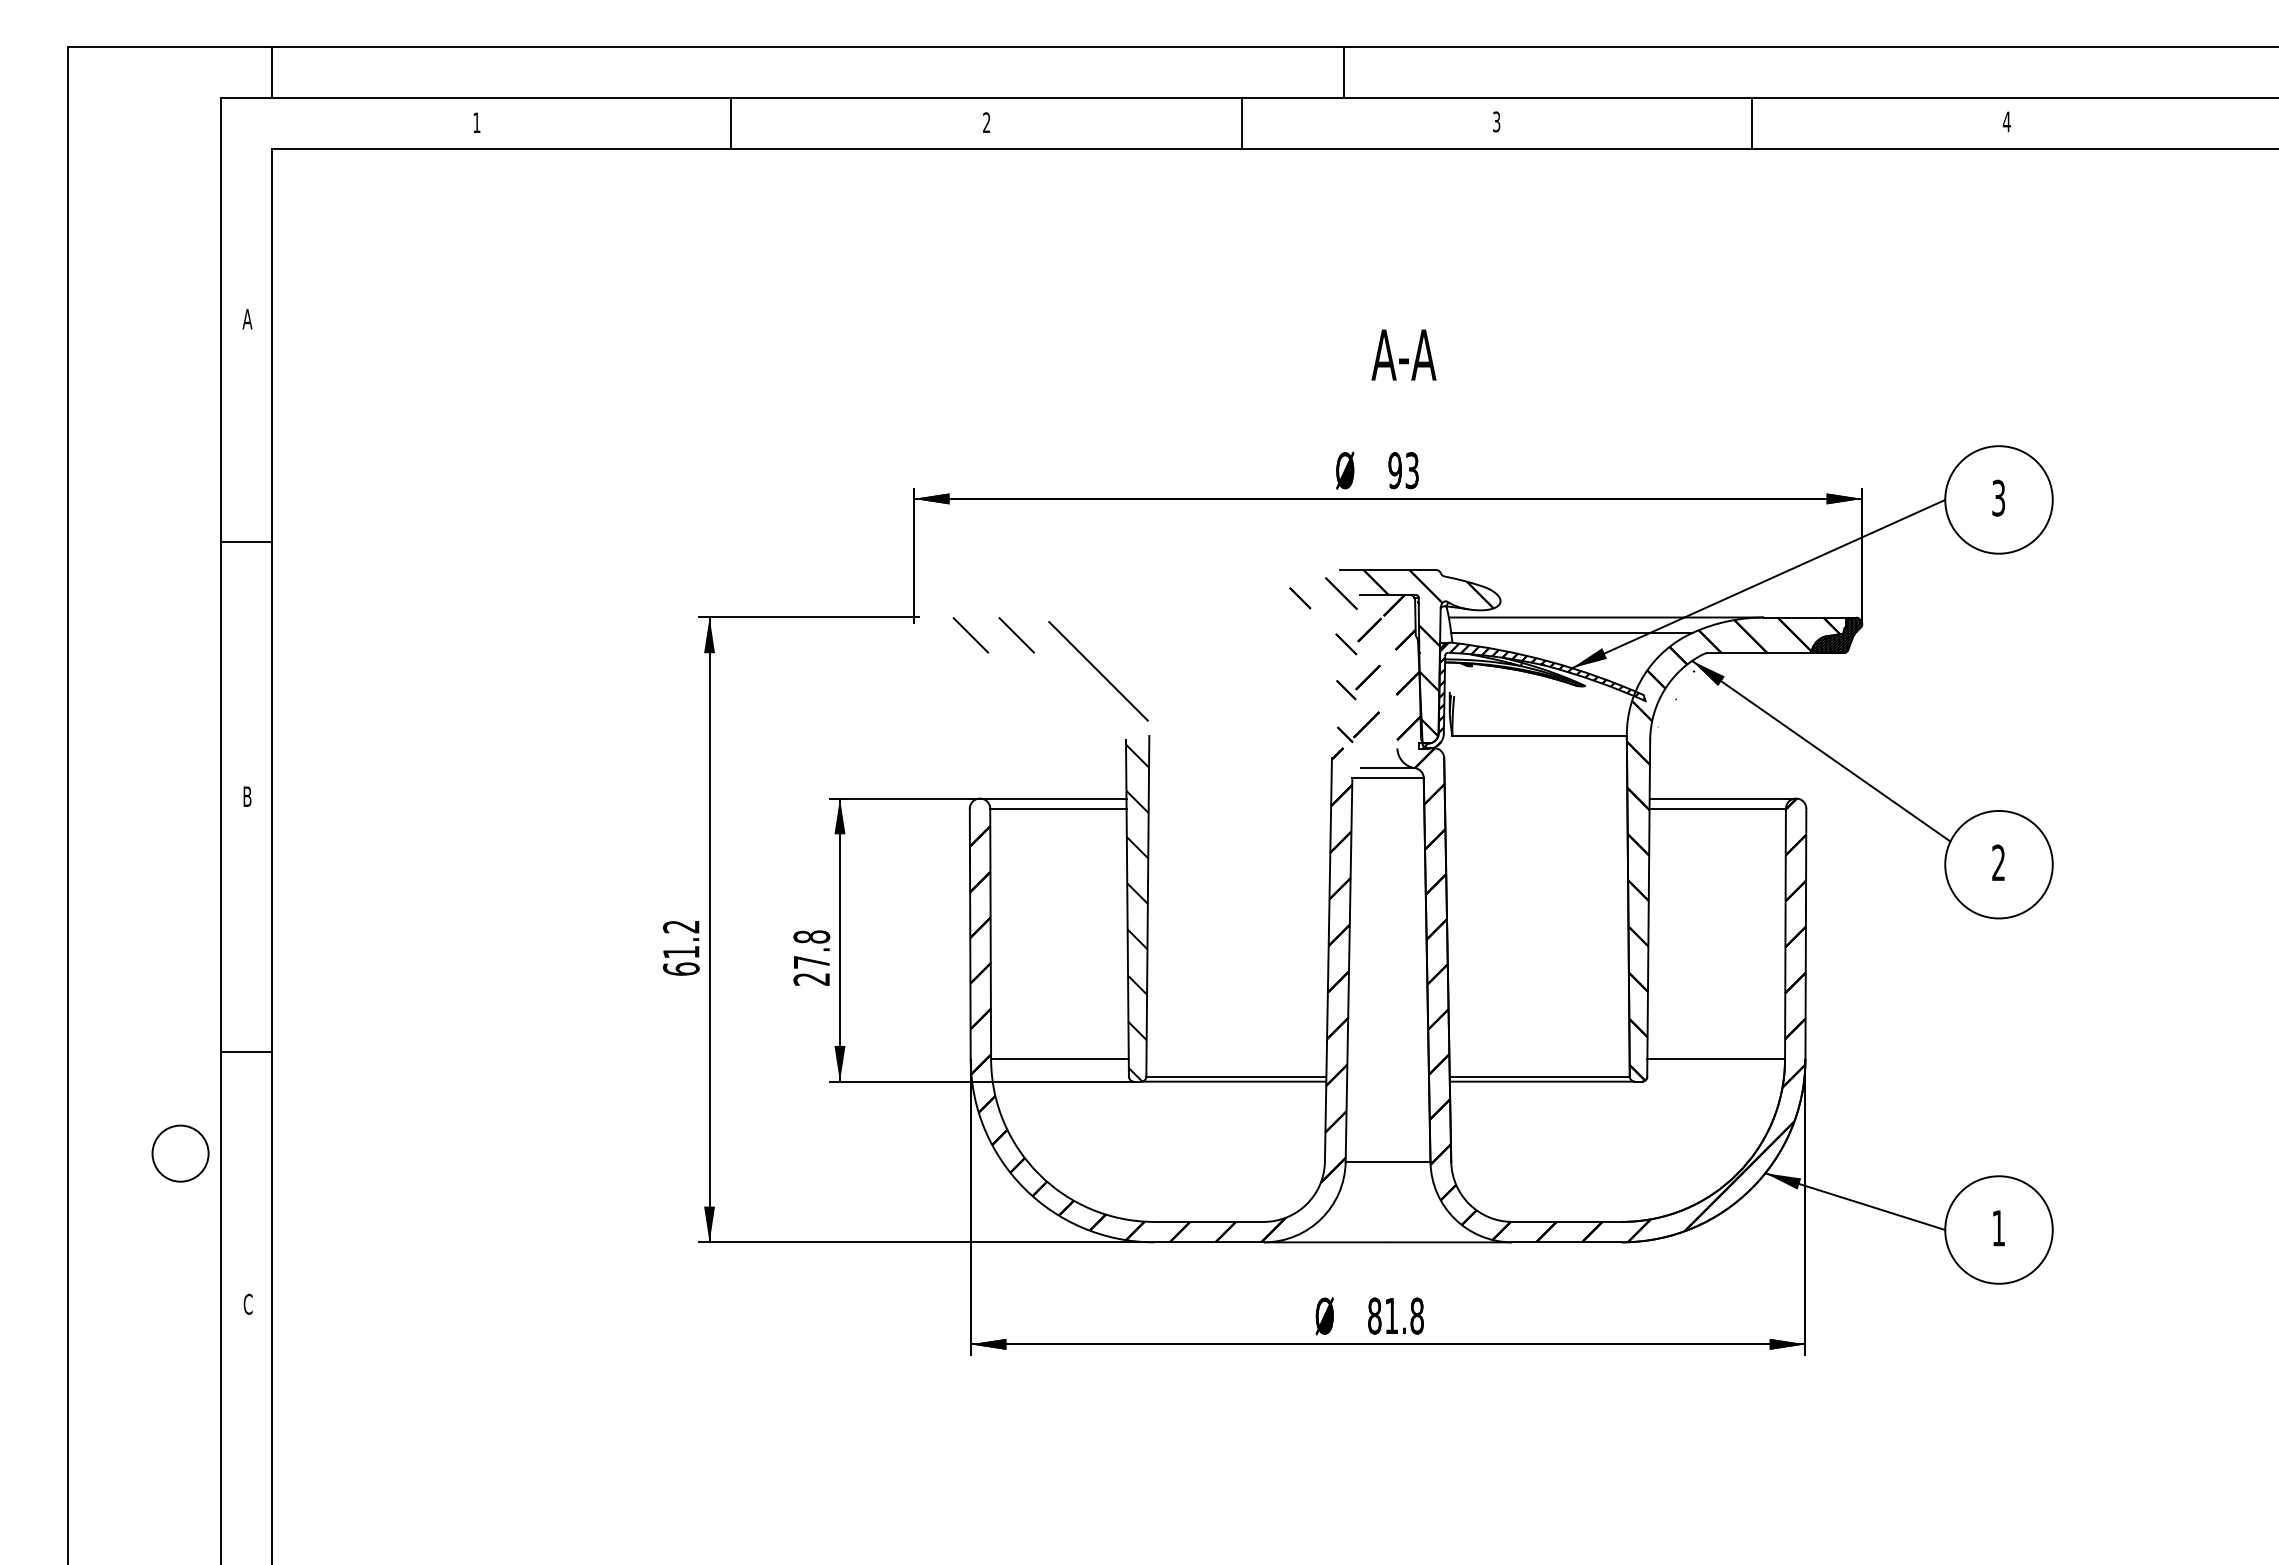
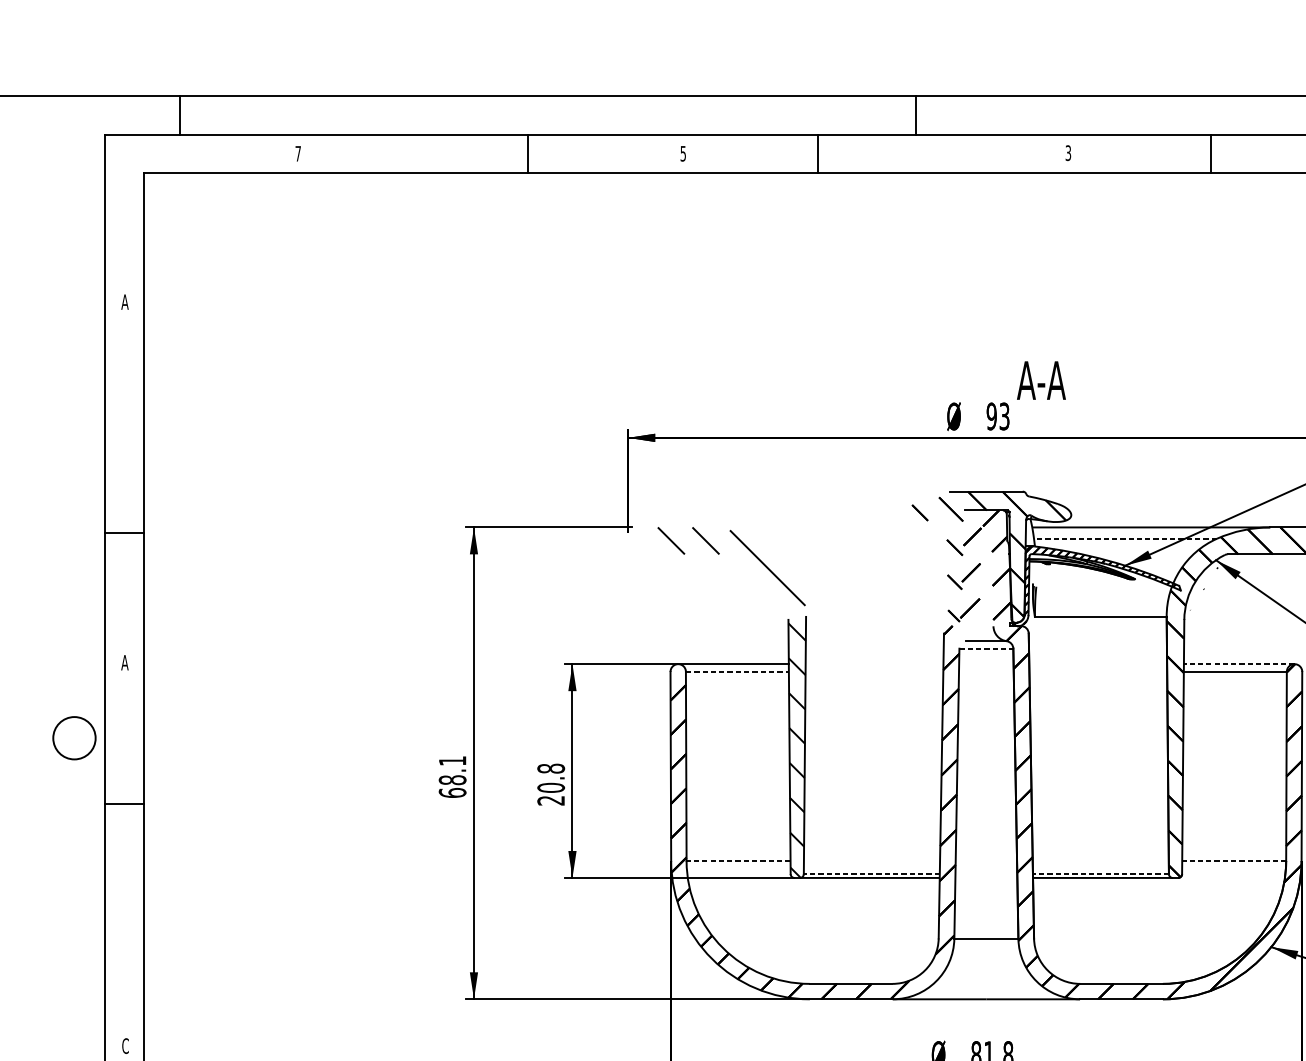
line: (272, 71) -> (180, 115), moved
line: (1343, 71) -> (916, 115), moved
text: (476, 122) -> (297, 153), 1 -> 7
line: (731, 122) -> (528, 153), moved
text: (986, 122) -> (683, 153), 2 -> 5
line: (1241, 122) -> (817, 153), moved
line: (1751, 122) -> (1210, 153), moved
text: (1403, 354) -> (1041, 380), moved
line: (246, 541) -> (124, 532), moved
line: (1571, 632) -> (1124, 538), solid -> dashed
line: (1388, 778) -> (986, 649), solid -> dashed
text: (247, 796) -> (125, 662), B -> A
line: (1722, 798) -> (1238, 664), solid -> dashed
line: (1058, 808) -> (737, 671), solid -> dashed
text: (680, 939) -> (452, 770), 61.2 -> 68.1
text: (811, 962) -> (550, 787), 27.8 -> 20.8
line: (246, 1051) -> (124, 803), moved
line: (1059, 1059) -> (738, 861), solid -> dashed
line: (1716, 1059) -> (1234, 861), solid -> dashed
line: (1235, 1076) -> (871, 874), solid -> dashed
line: (1539, 1076) -> (1100, 874), solid -> dashed
circle: (180, 1153) -> (74, 738), moved

